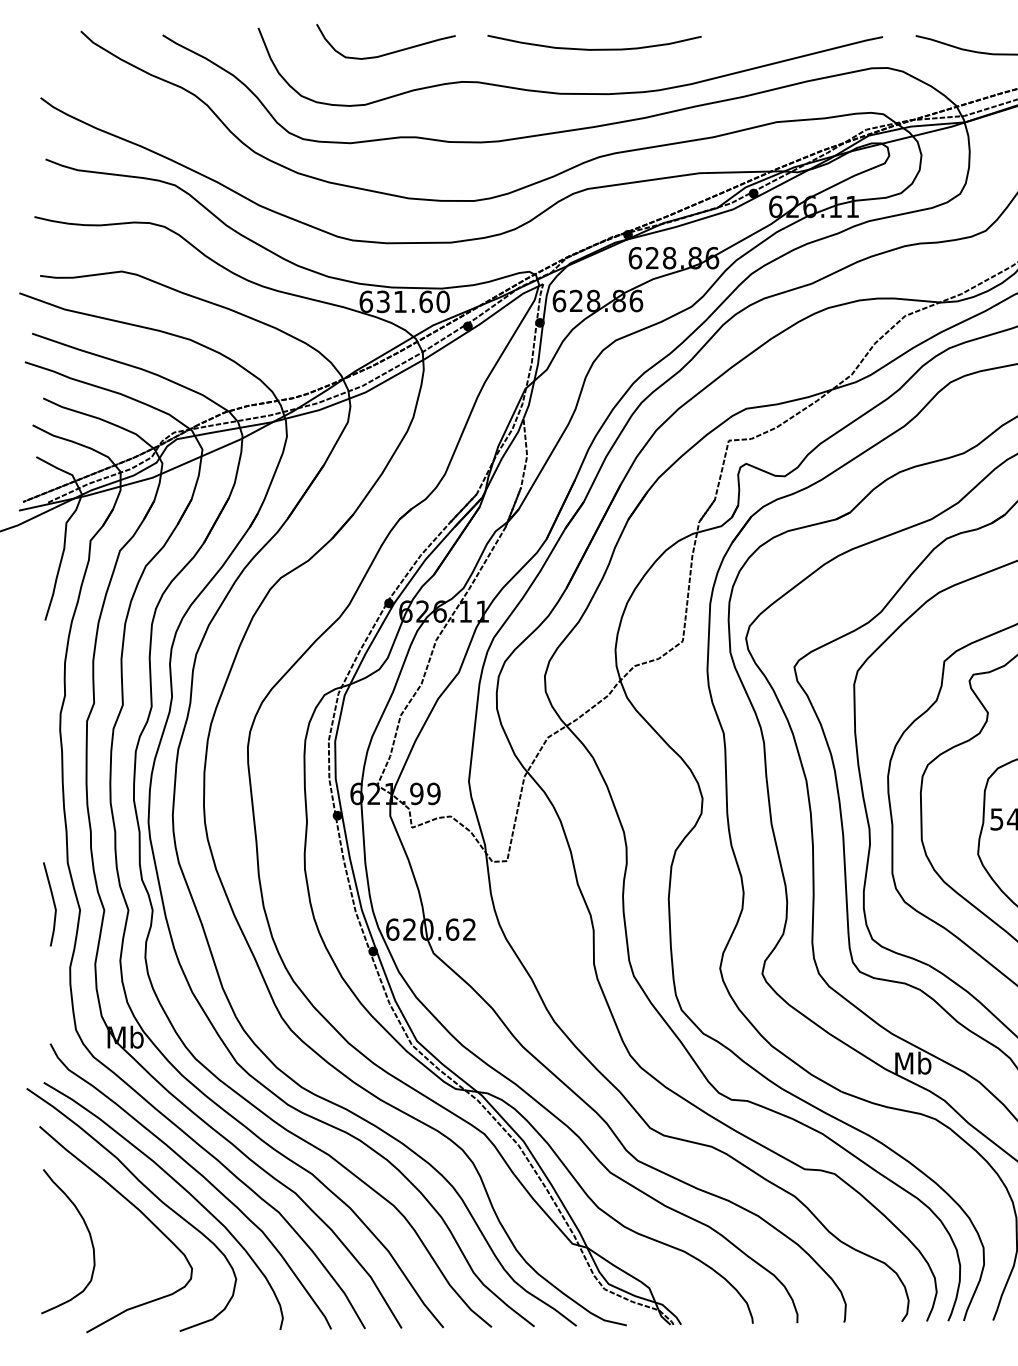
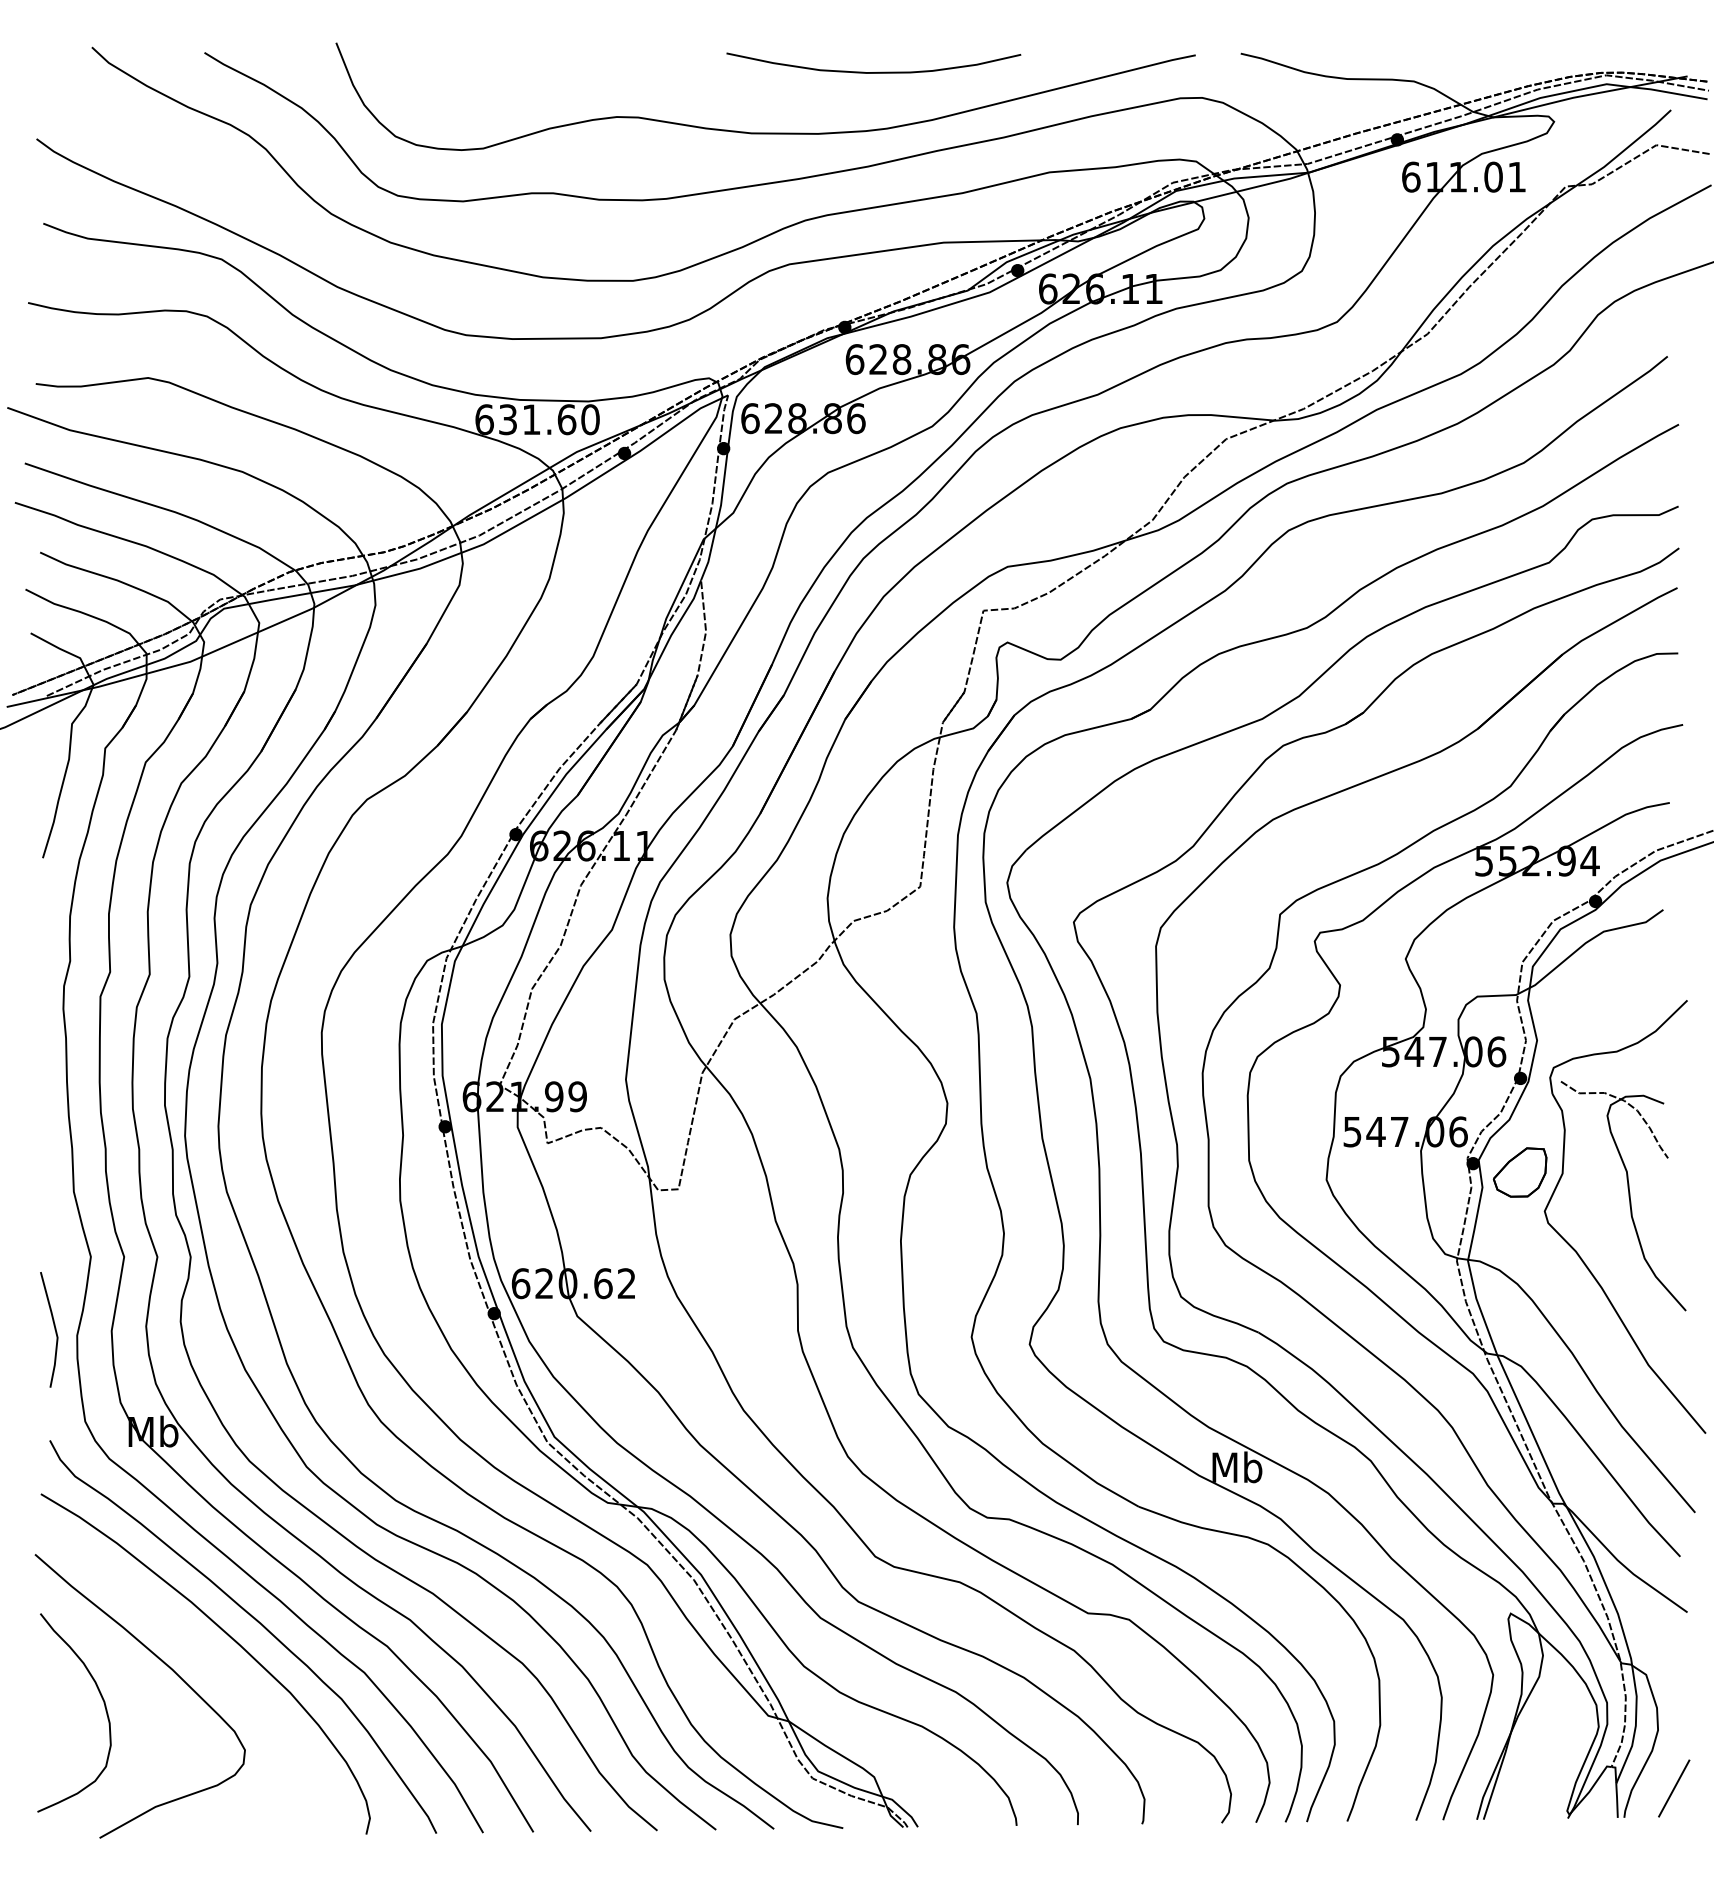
curve: (594, 49) -> (873, 72), moved
curve: (390, 52) -> (517, 76), removed
line: (53, 904) -> (54, 1329), moved
curve: (146, 1189) -> (182, 1640), removed

